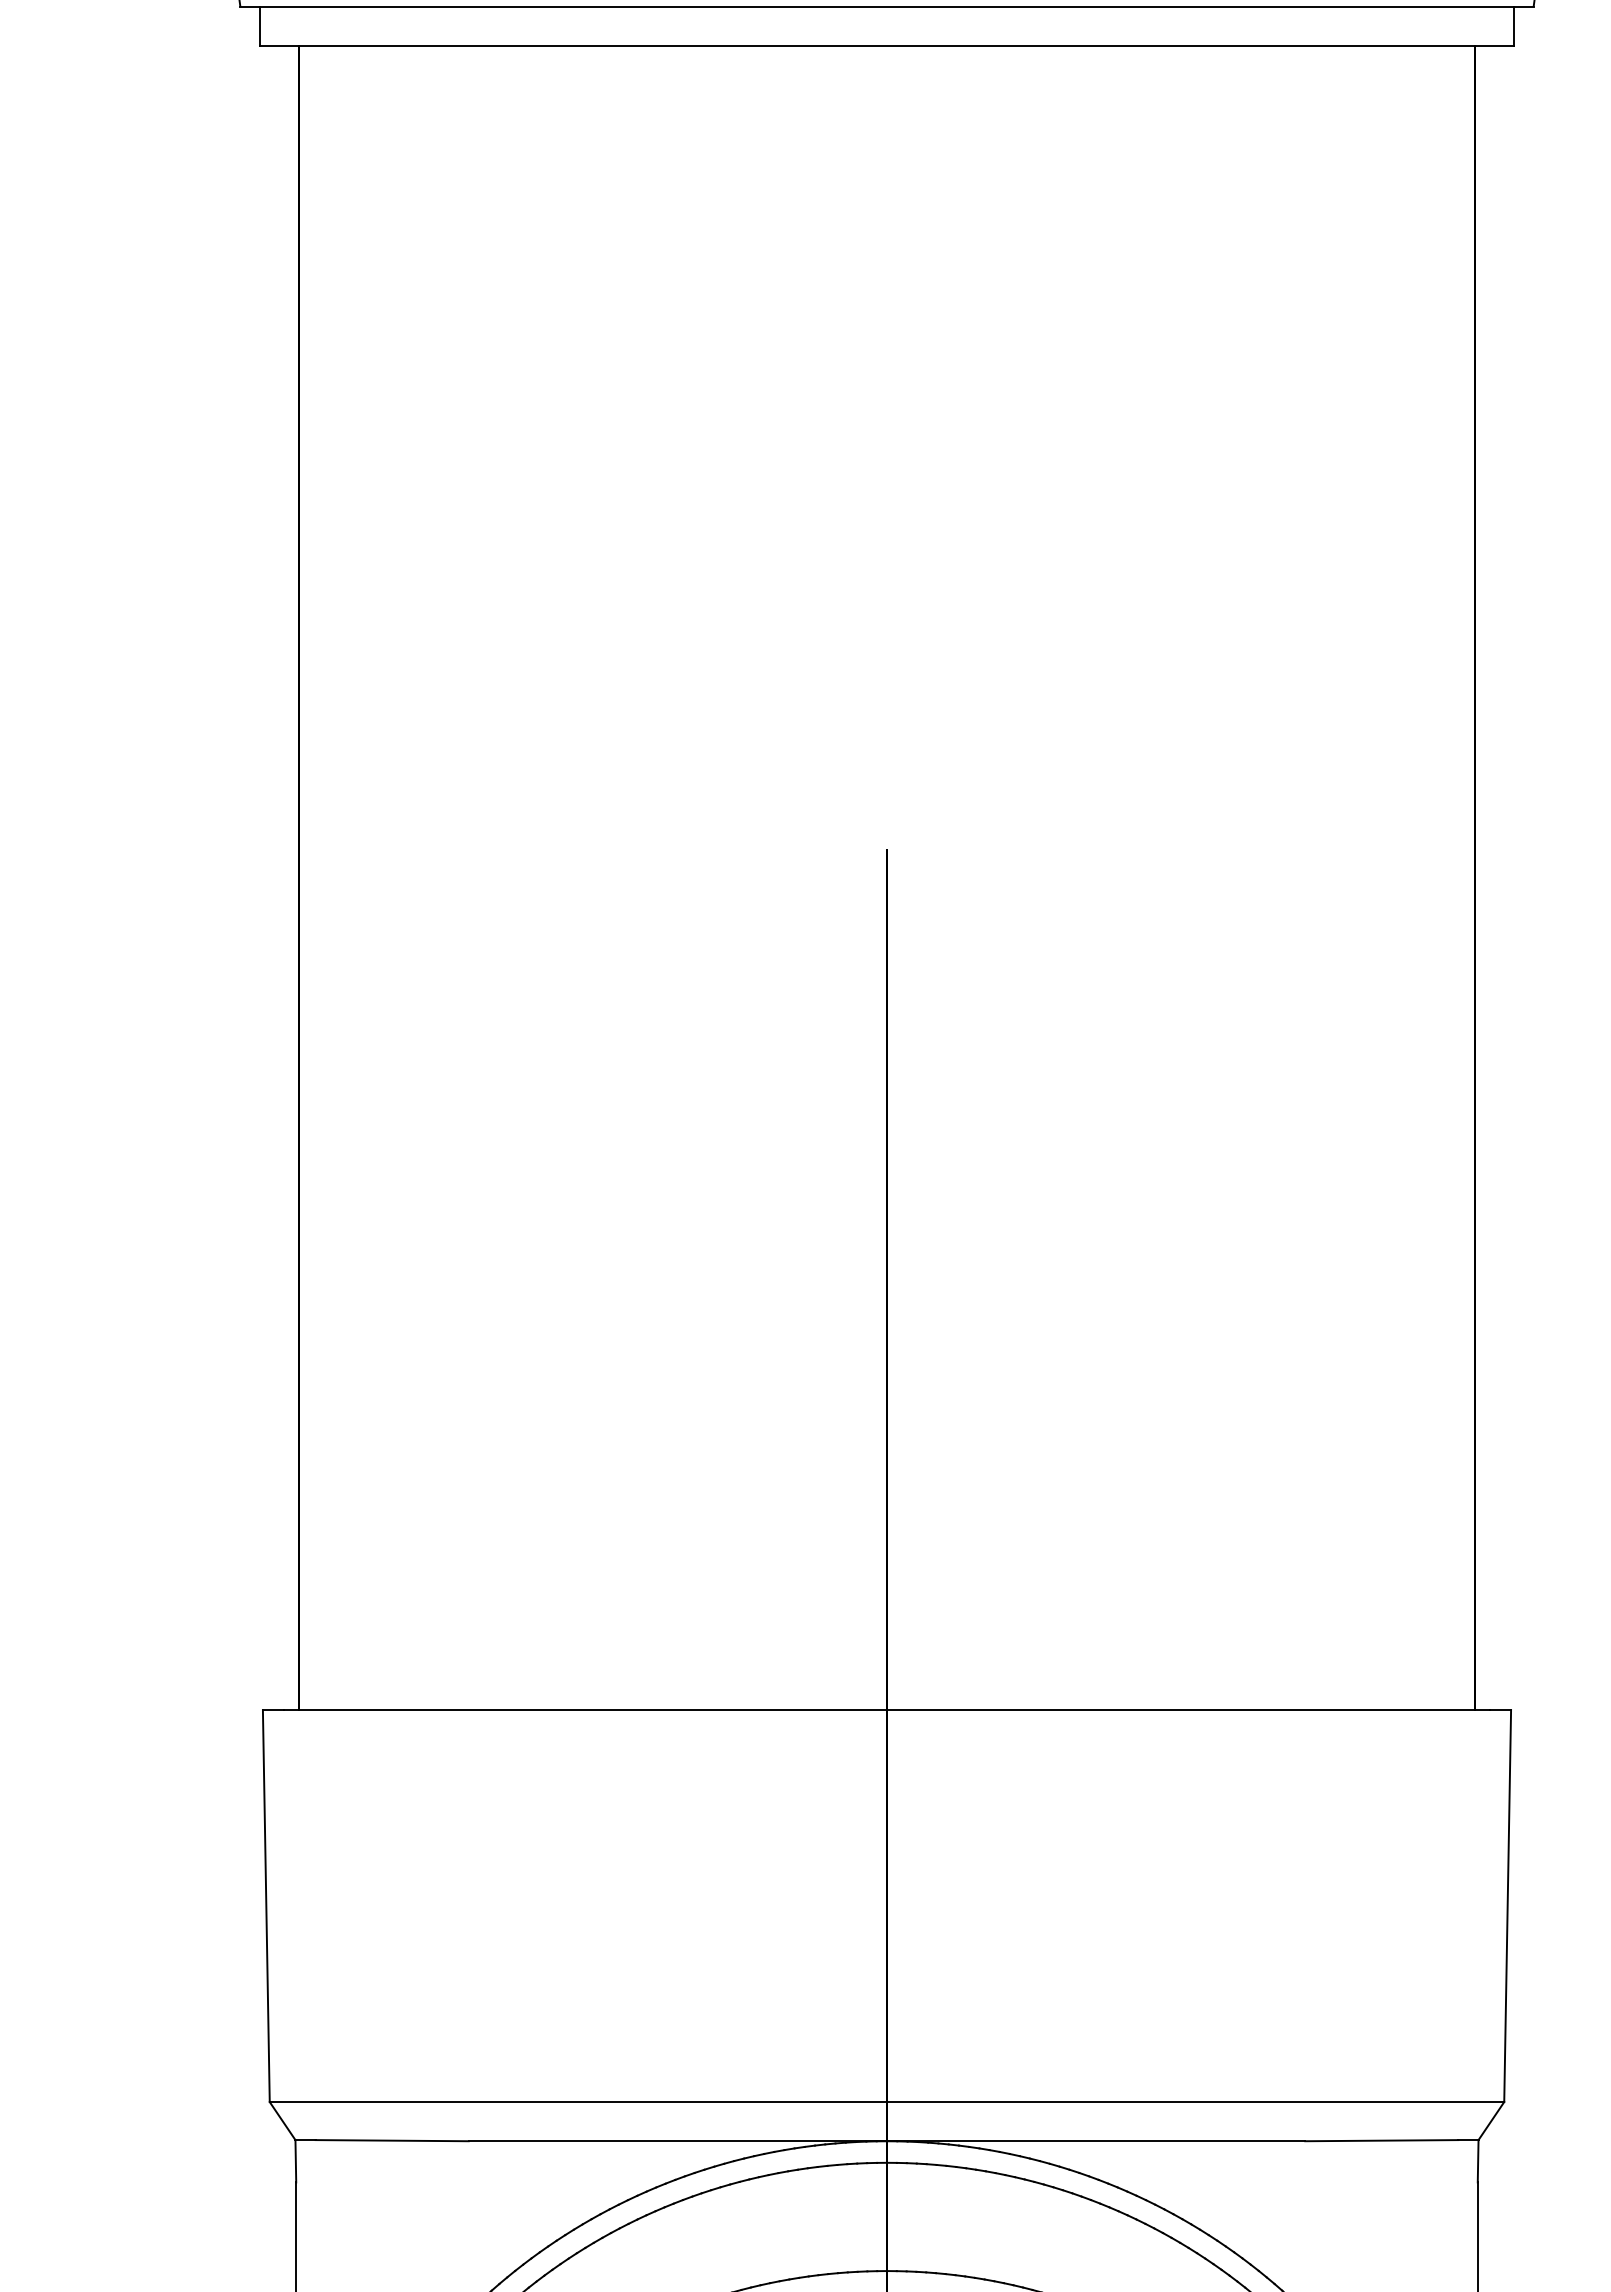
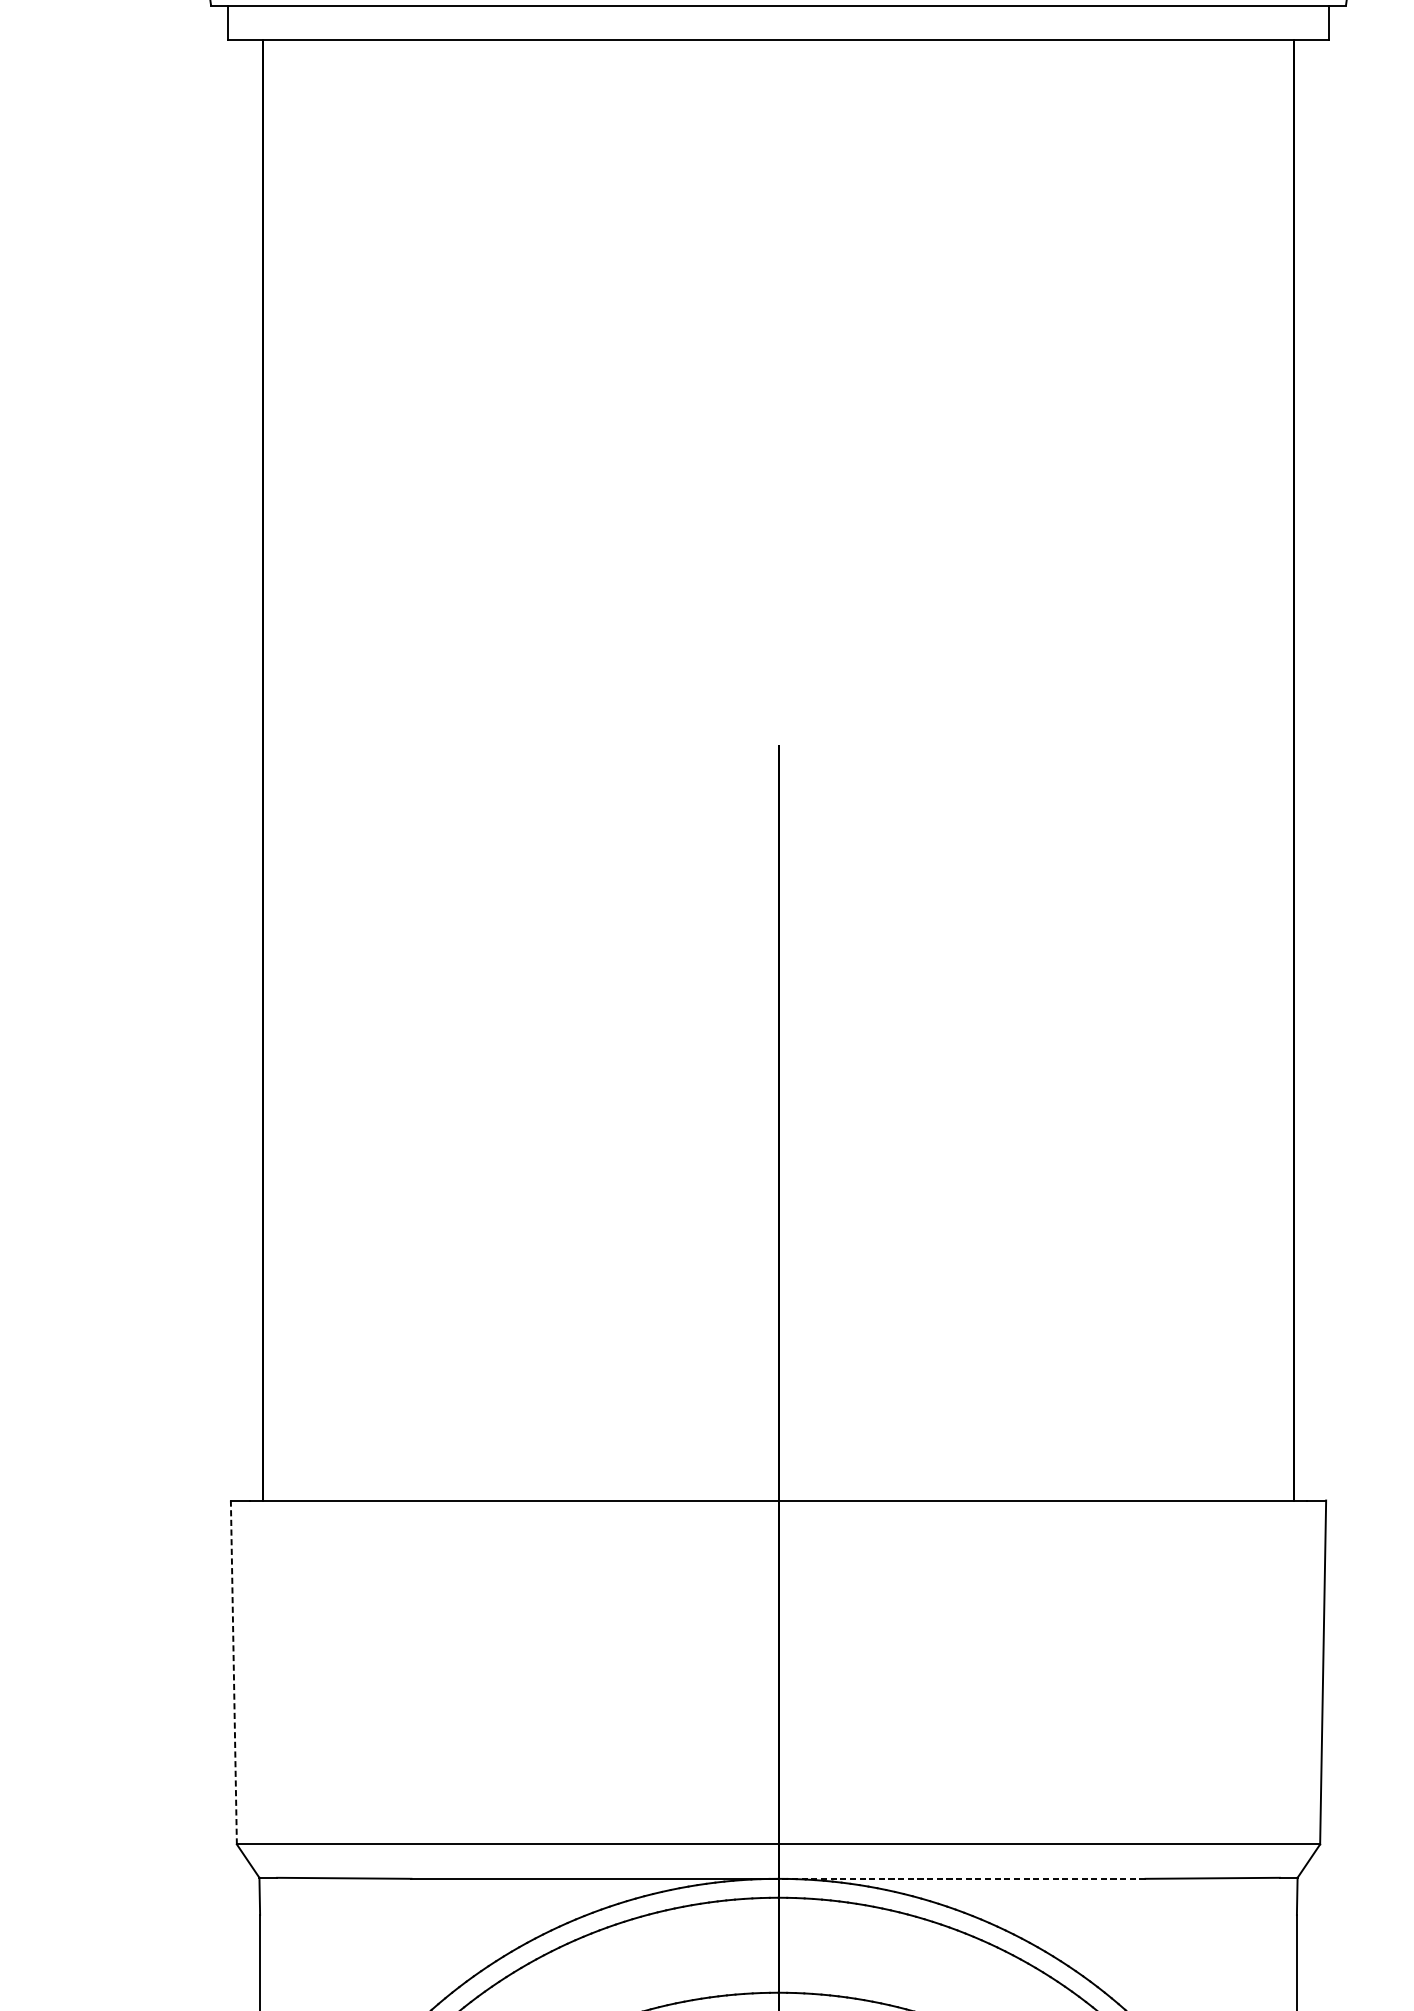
line: (266, 1906) -> (234, 1672), solid -> dashed
line: (1095, 2141) -> (961, 1879), solid -> dashed

